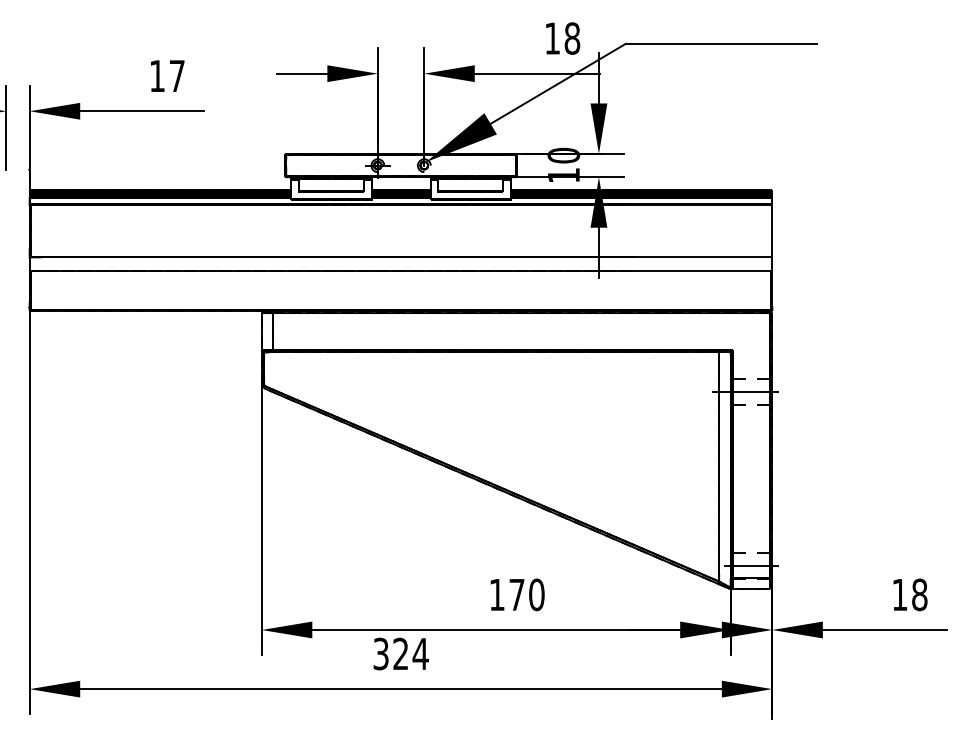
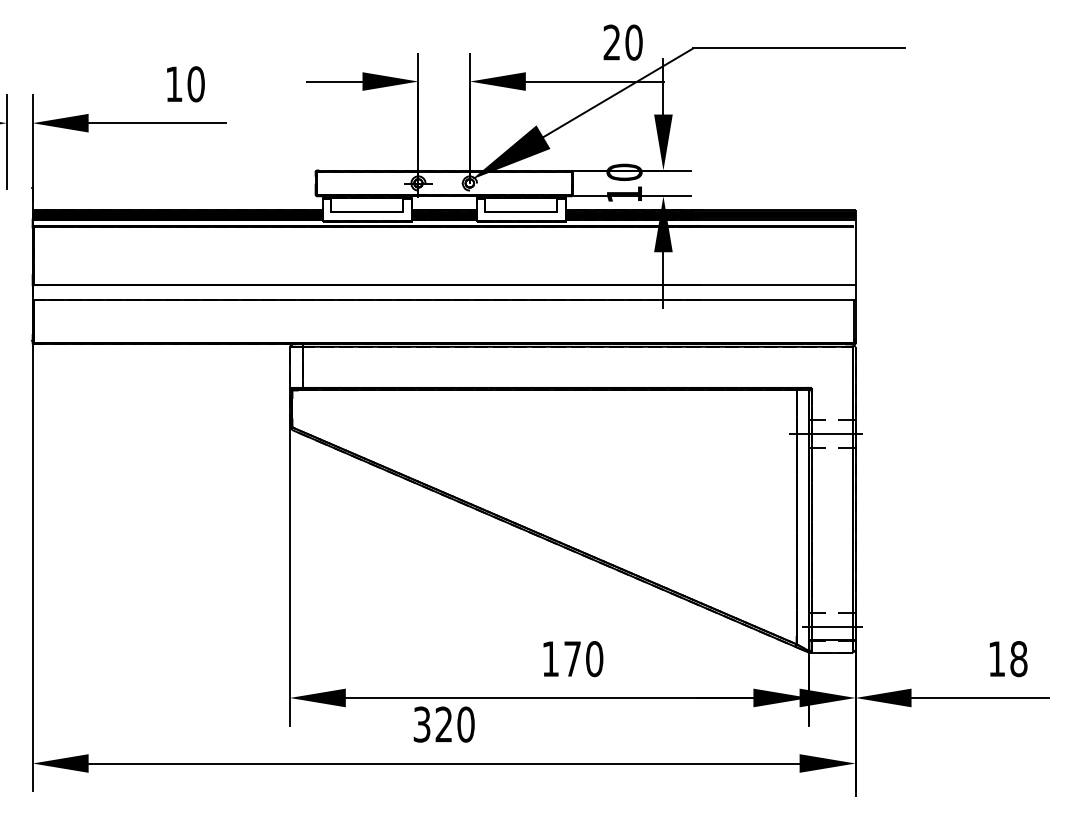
text: (562, 38) -> (622, 42), 18 -> 20
text: (176, 76) -> (195, 84), 17 -> 10
text: (420, 653) -> (465, 724), 324 -> 320

